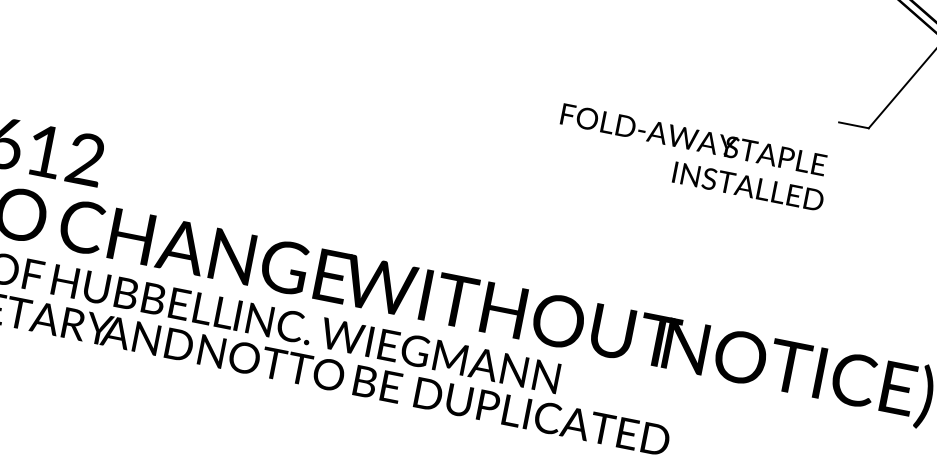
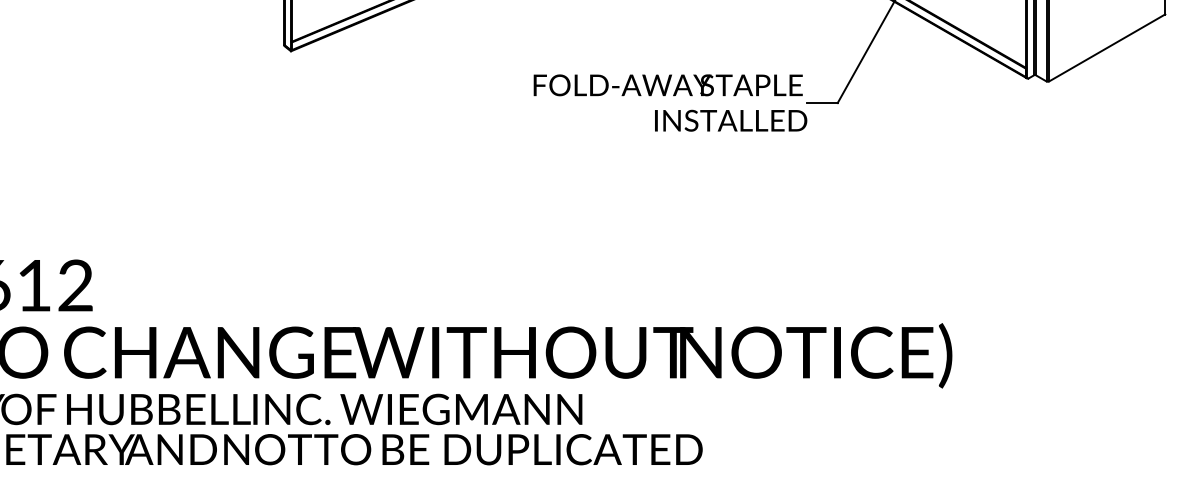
text: (692, 157) -> (670, 102), moved

